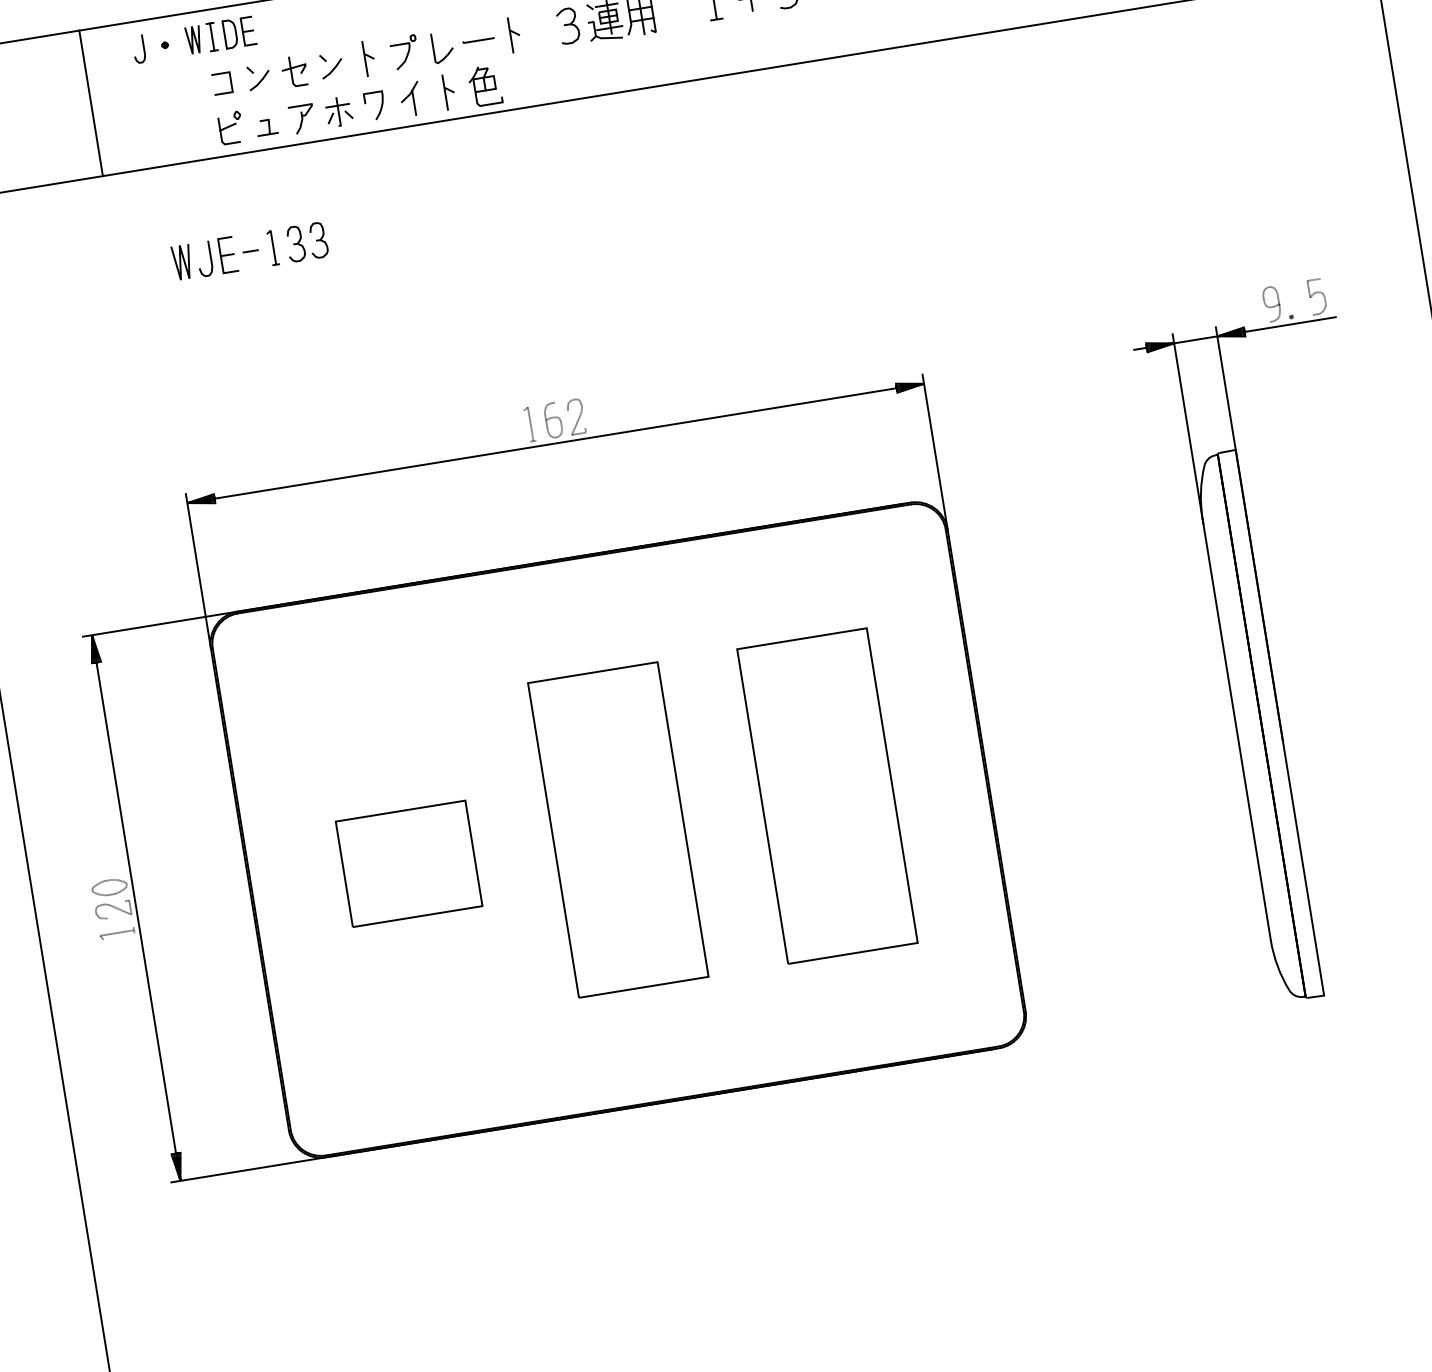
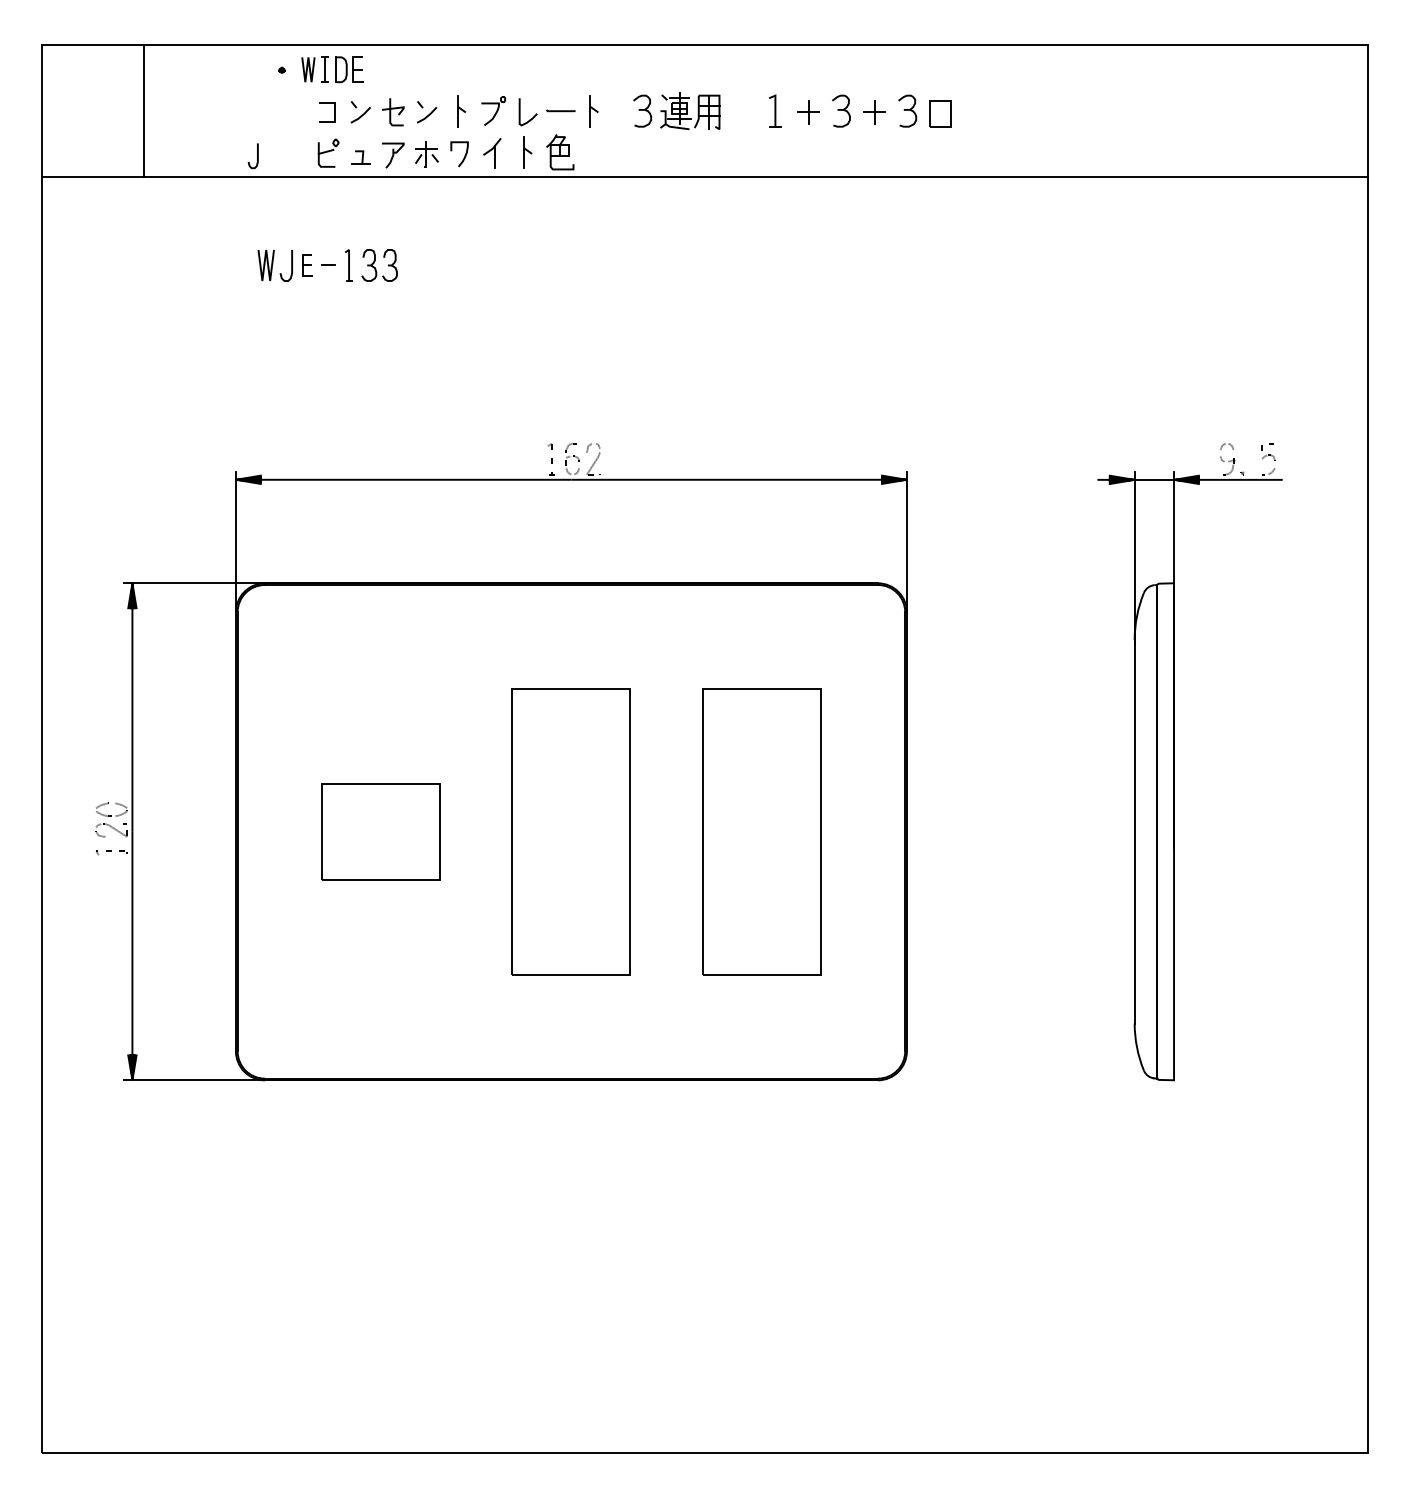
curve: (143, 49) -> (257, 156), moved
line: (91, 102) -> (144, 110), moved
part: (227, 255) -> (307, 265), size x0.7

